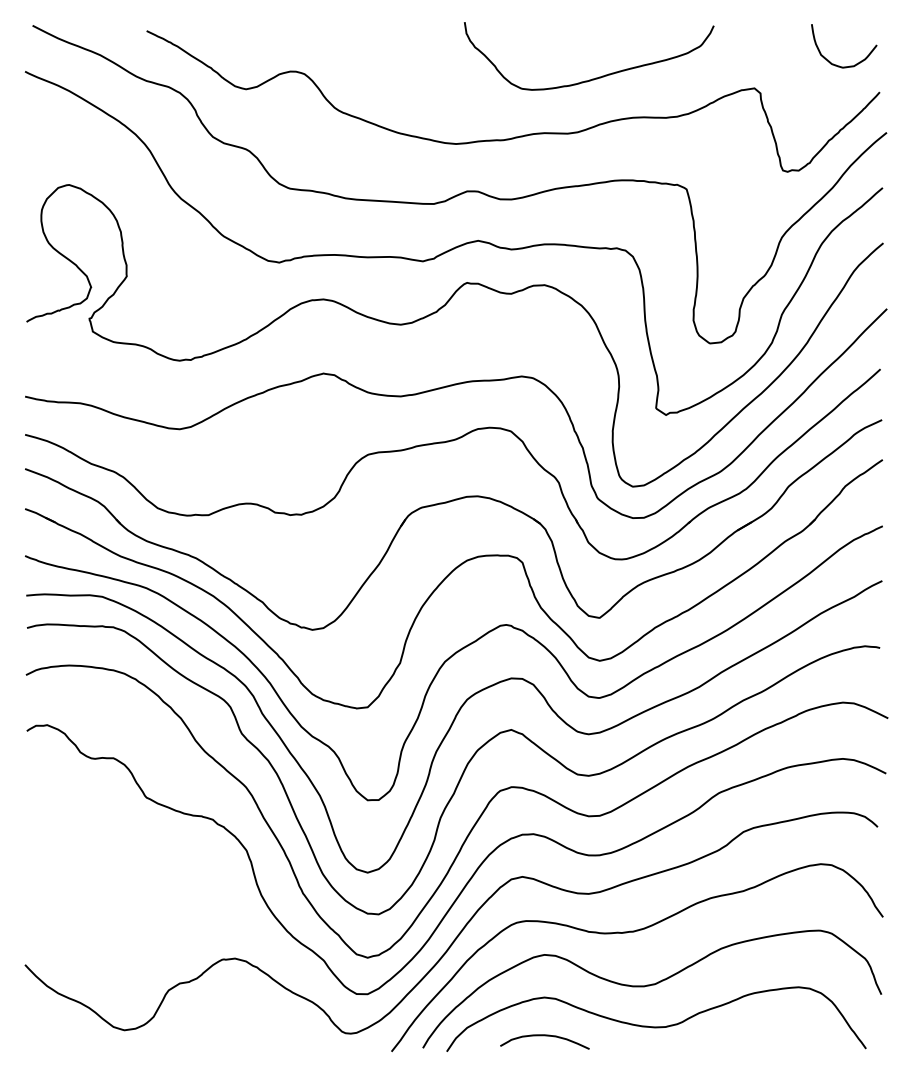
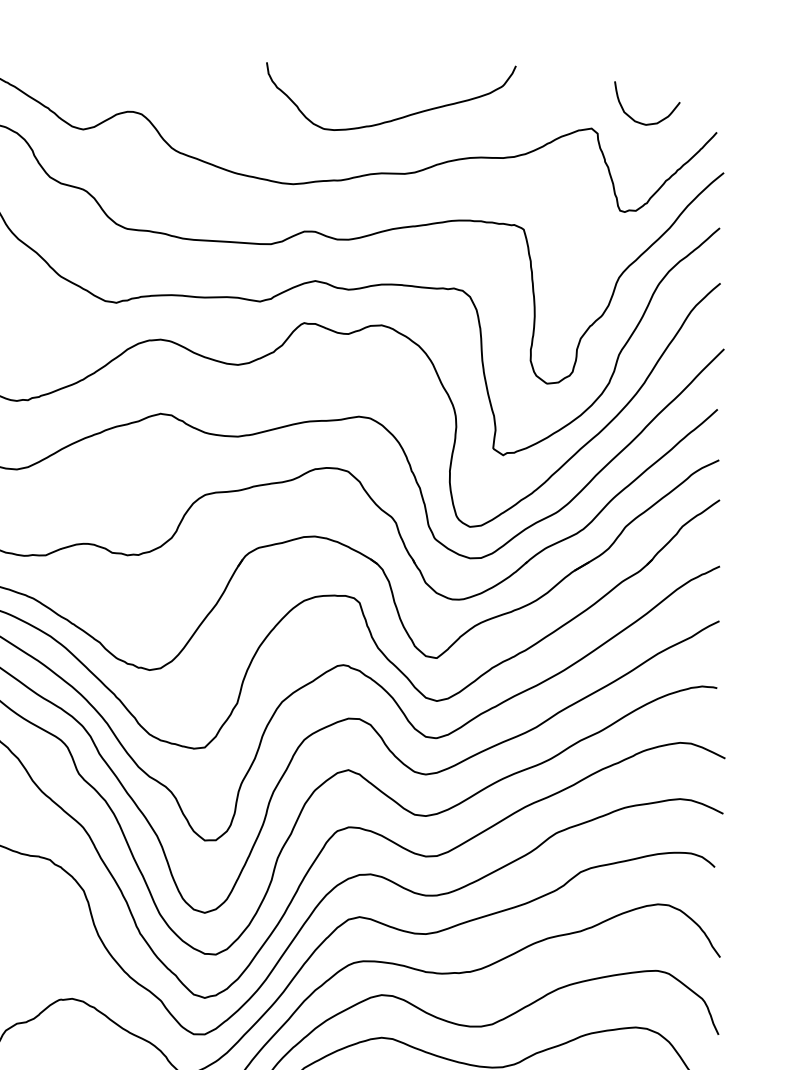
curve: (839, 65) -> (642, 122), moved
curve: (595, 77) -> (397, 117), moved

